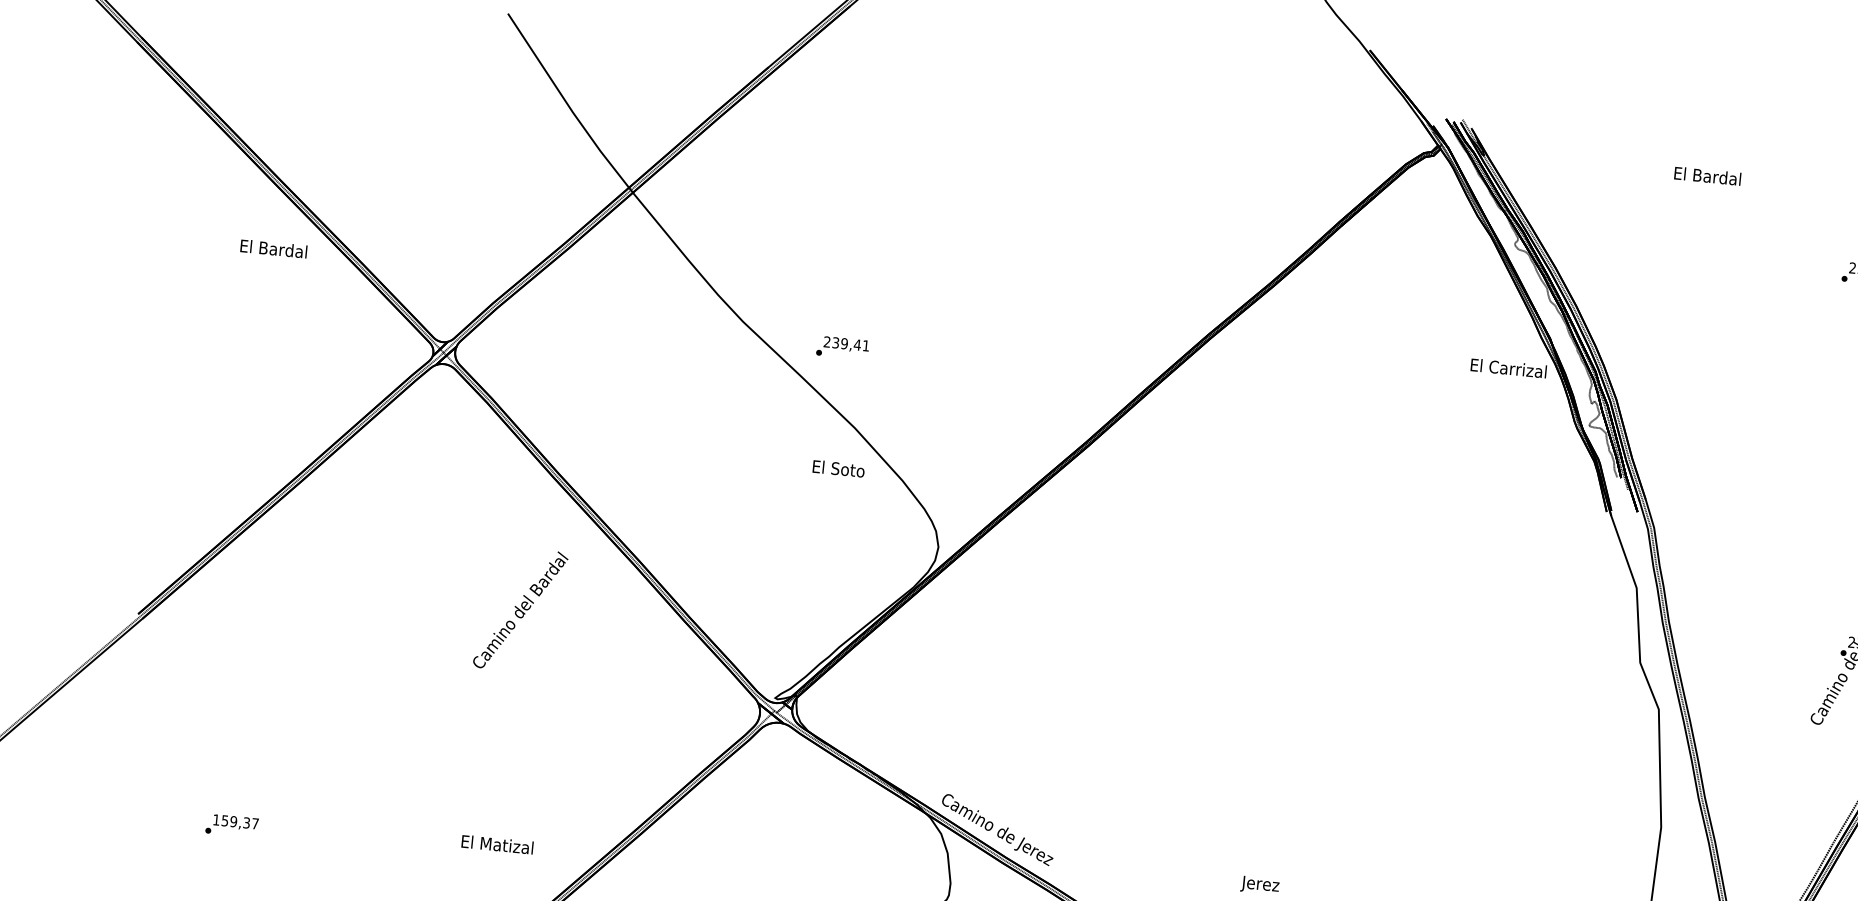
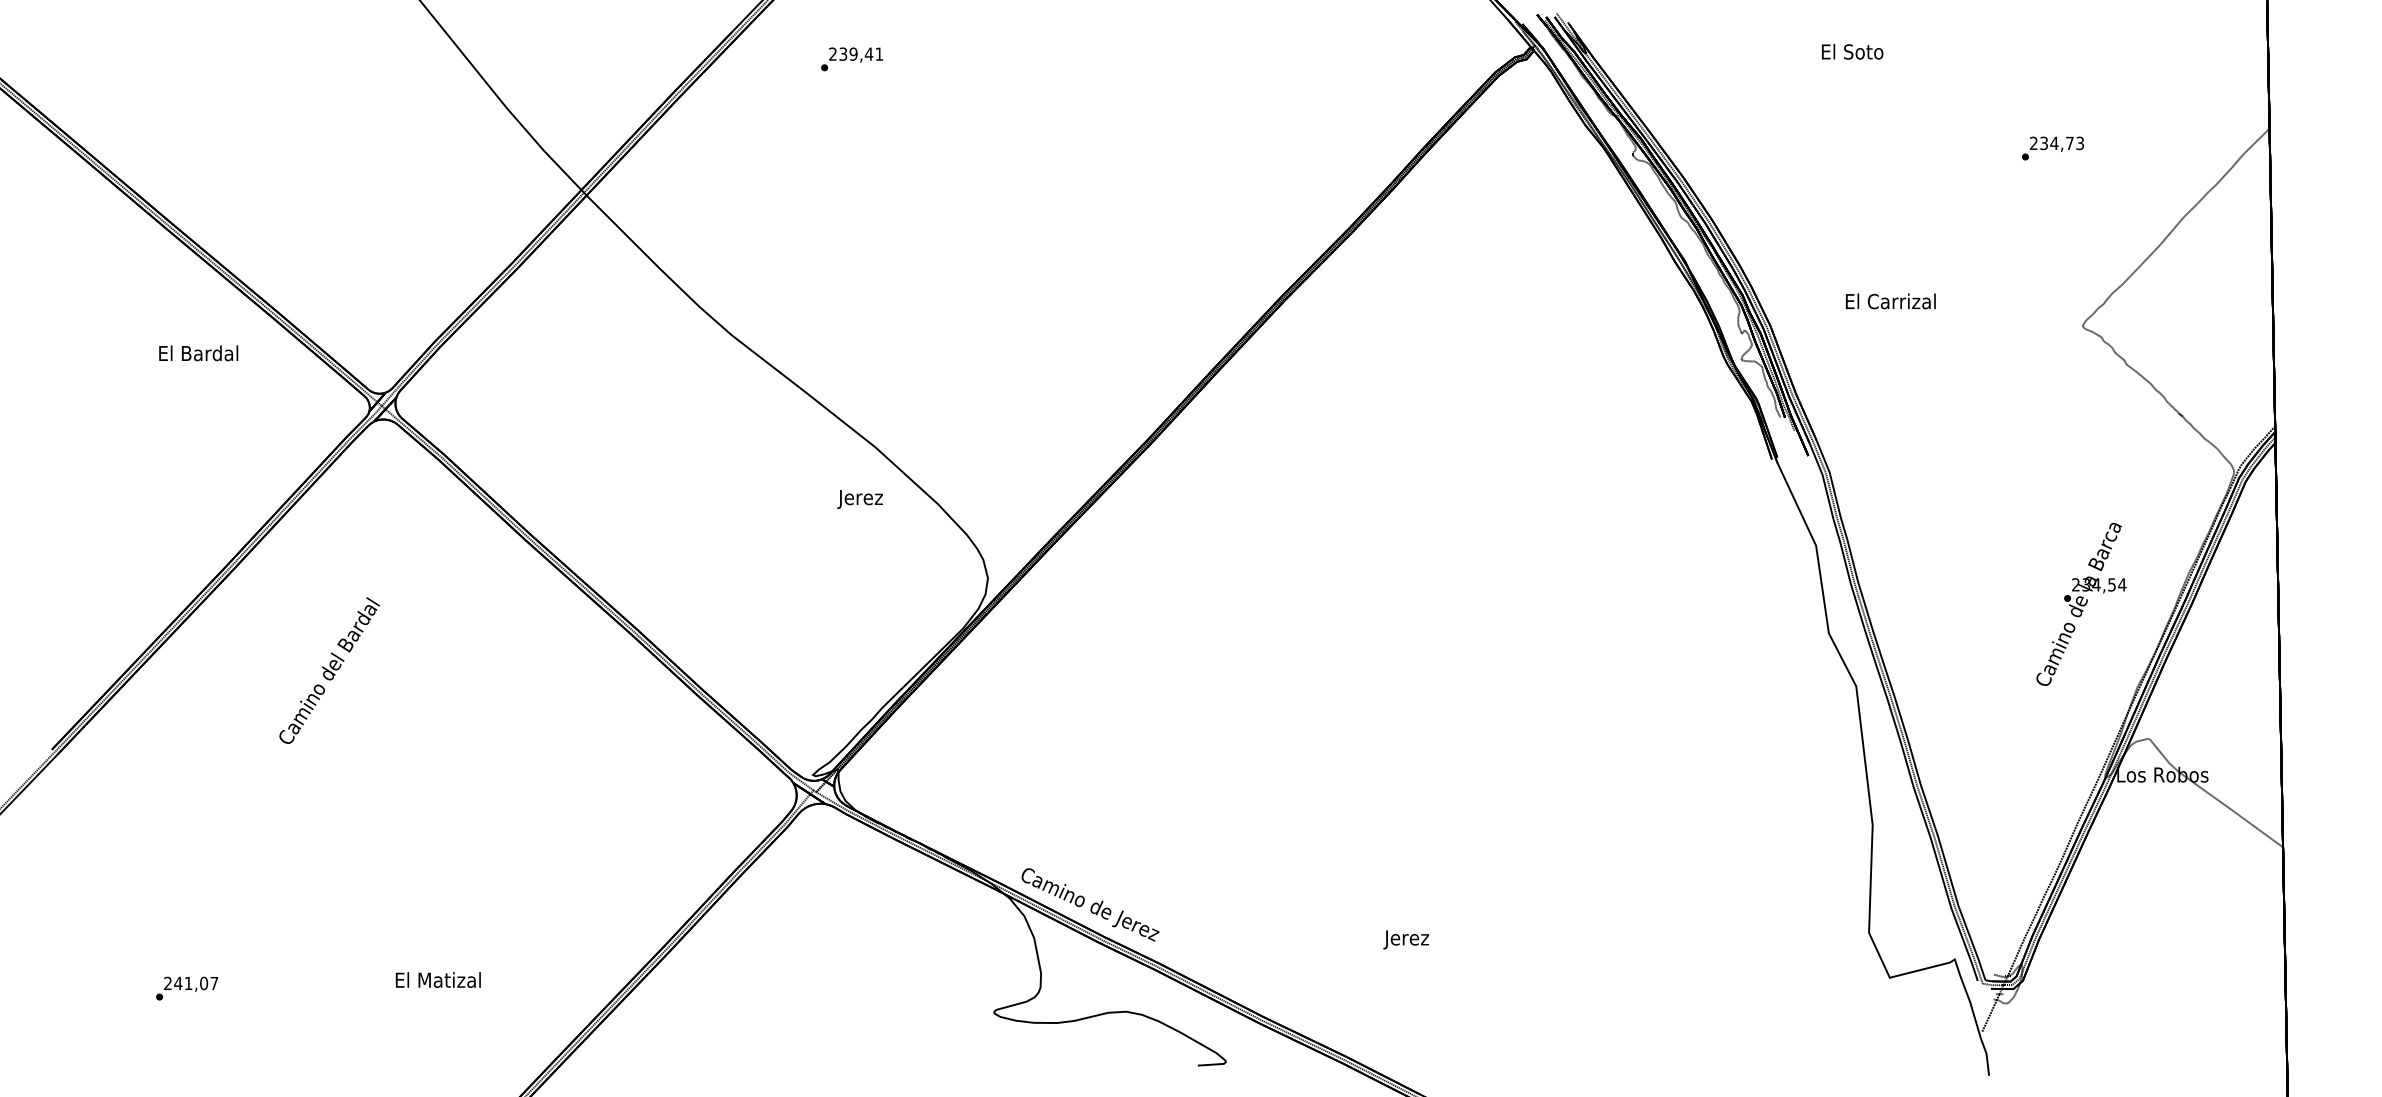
text: (1707, 175) -> (1851, 51), El Bardal -> El Soto
text: (273, 249) -> (198, 353), moved
text: (842, 348) -> (851, 59), moved
text: (1508, 368) -> (1890, 301), moved
text: (838, 469) -> (861, 498), El Soto -> Jerez
text: (520, 609) -> (329, 670), moved
text: (231, 821) -> (186, 983), 159,37 -> 241,07
text: (496, 844) -> (437, 979), moved

